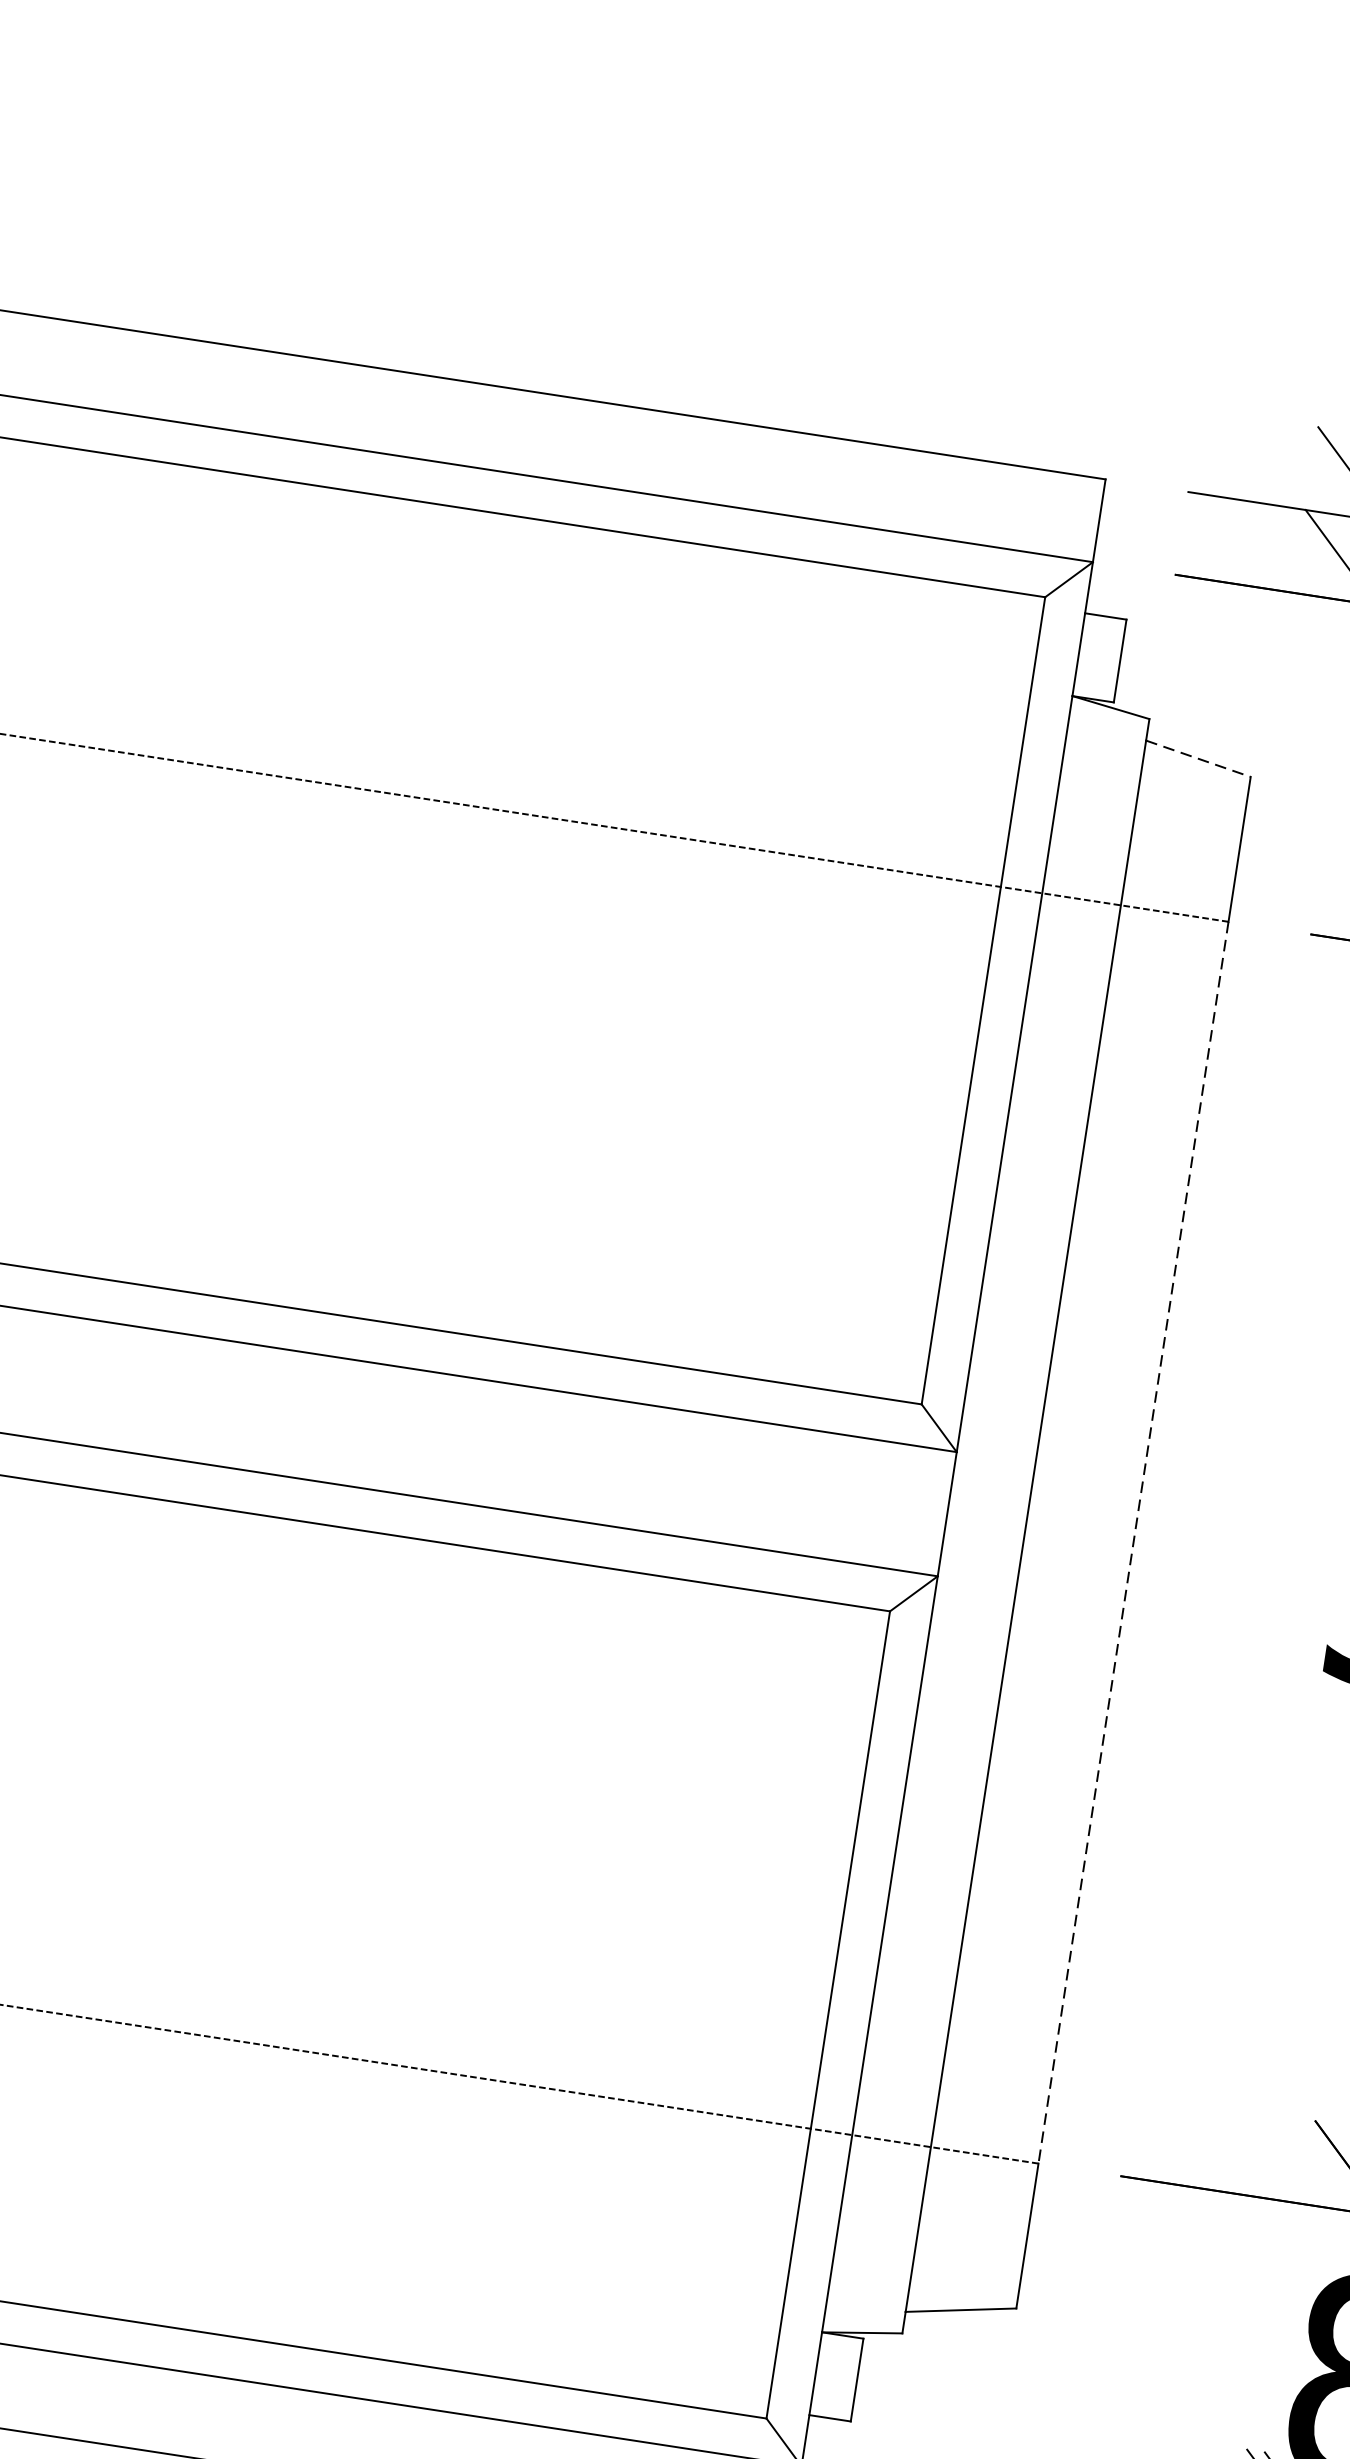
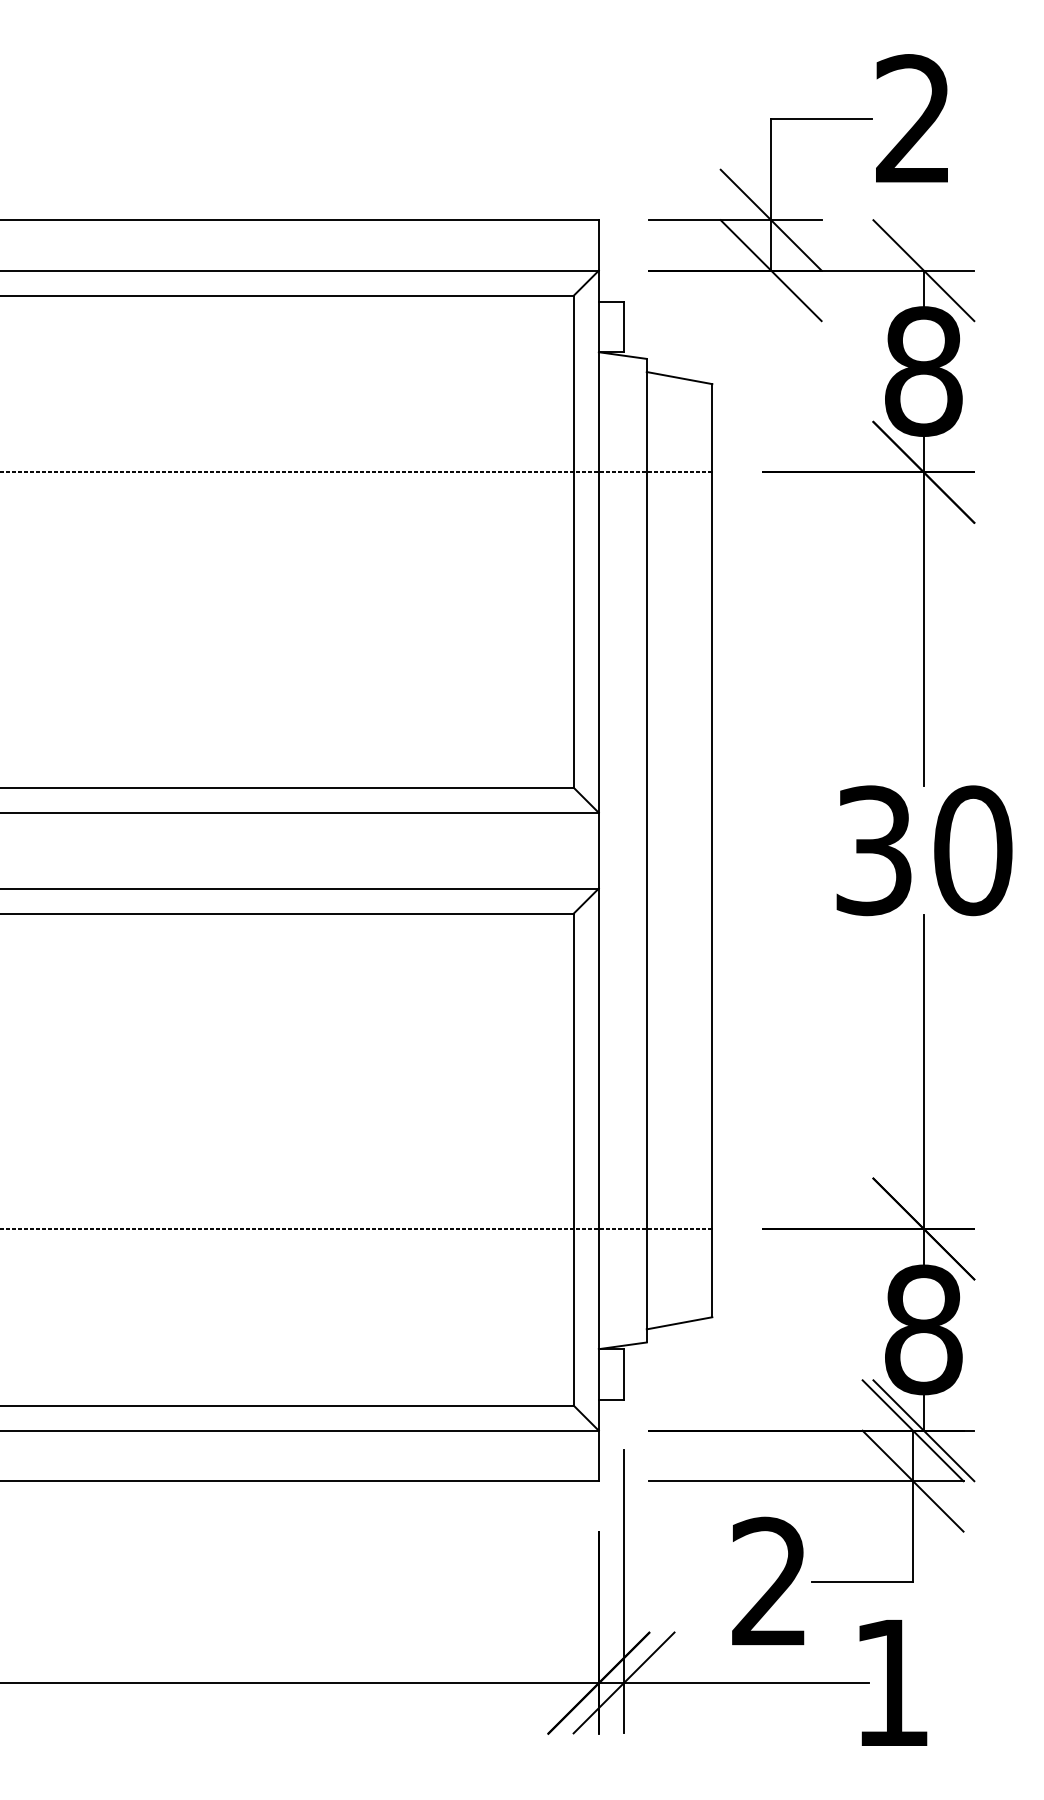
line: (1199, 759) -> (680, 378), dashed -> solid
line: (1133, 1544) -> (712, 851), dashed -> solid

